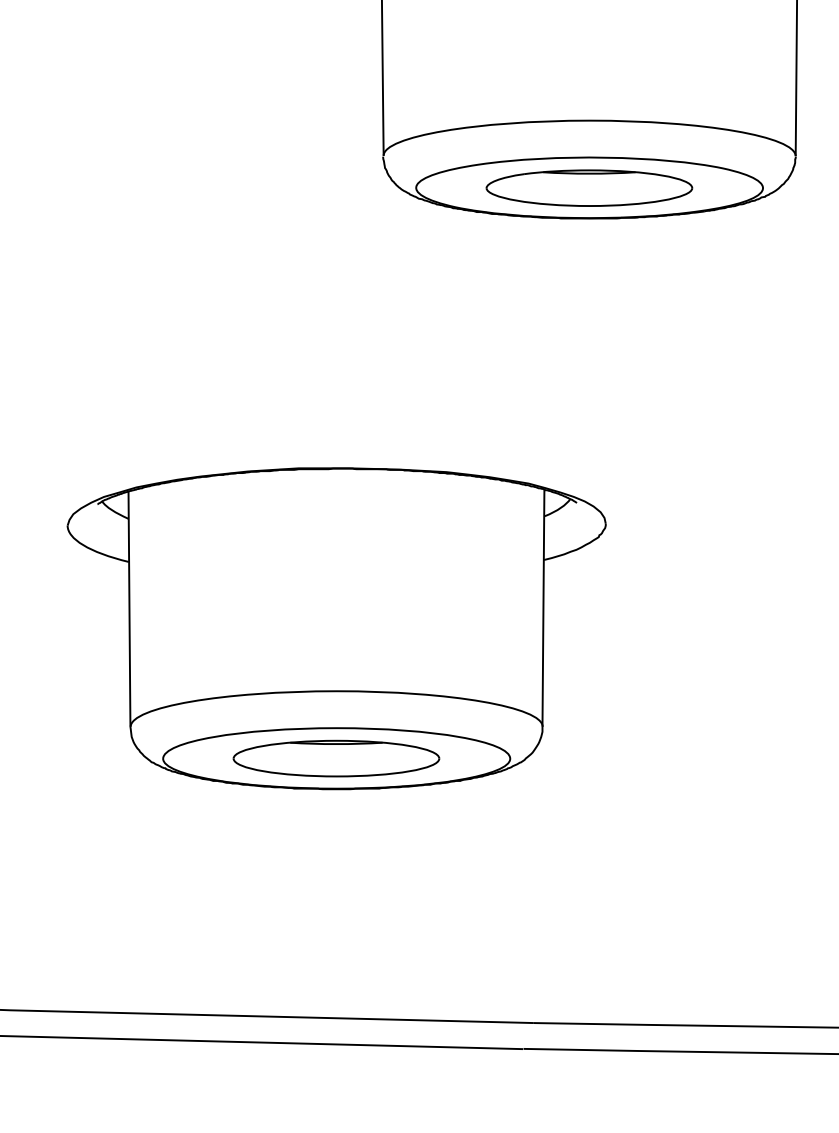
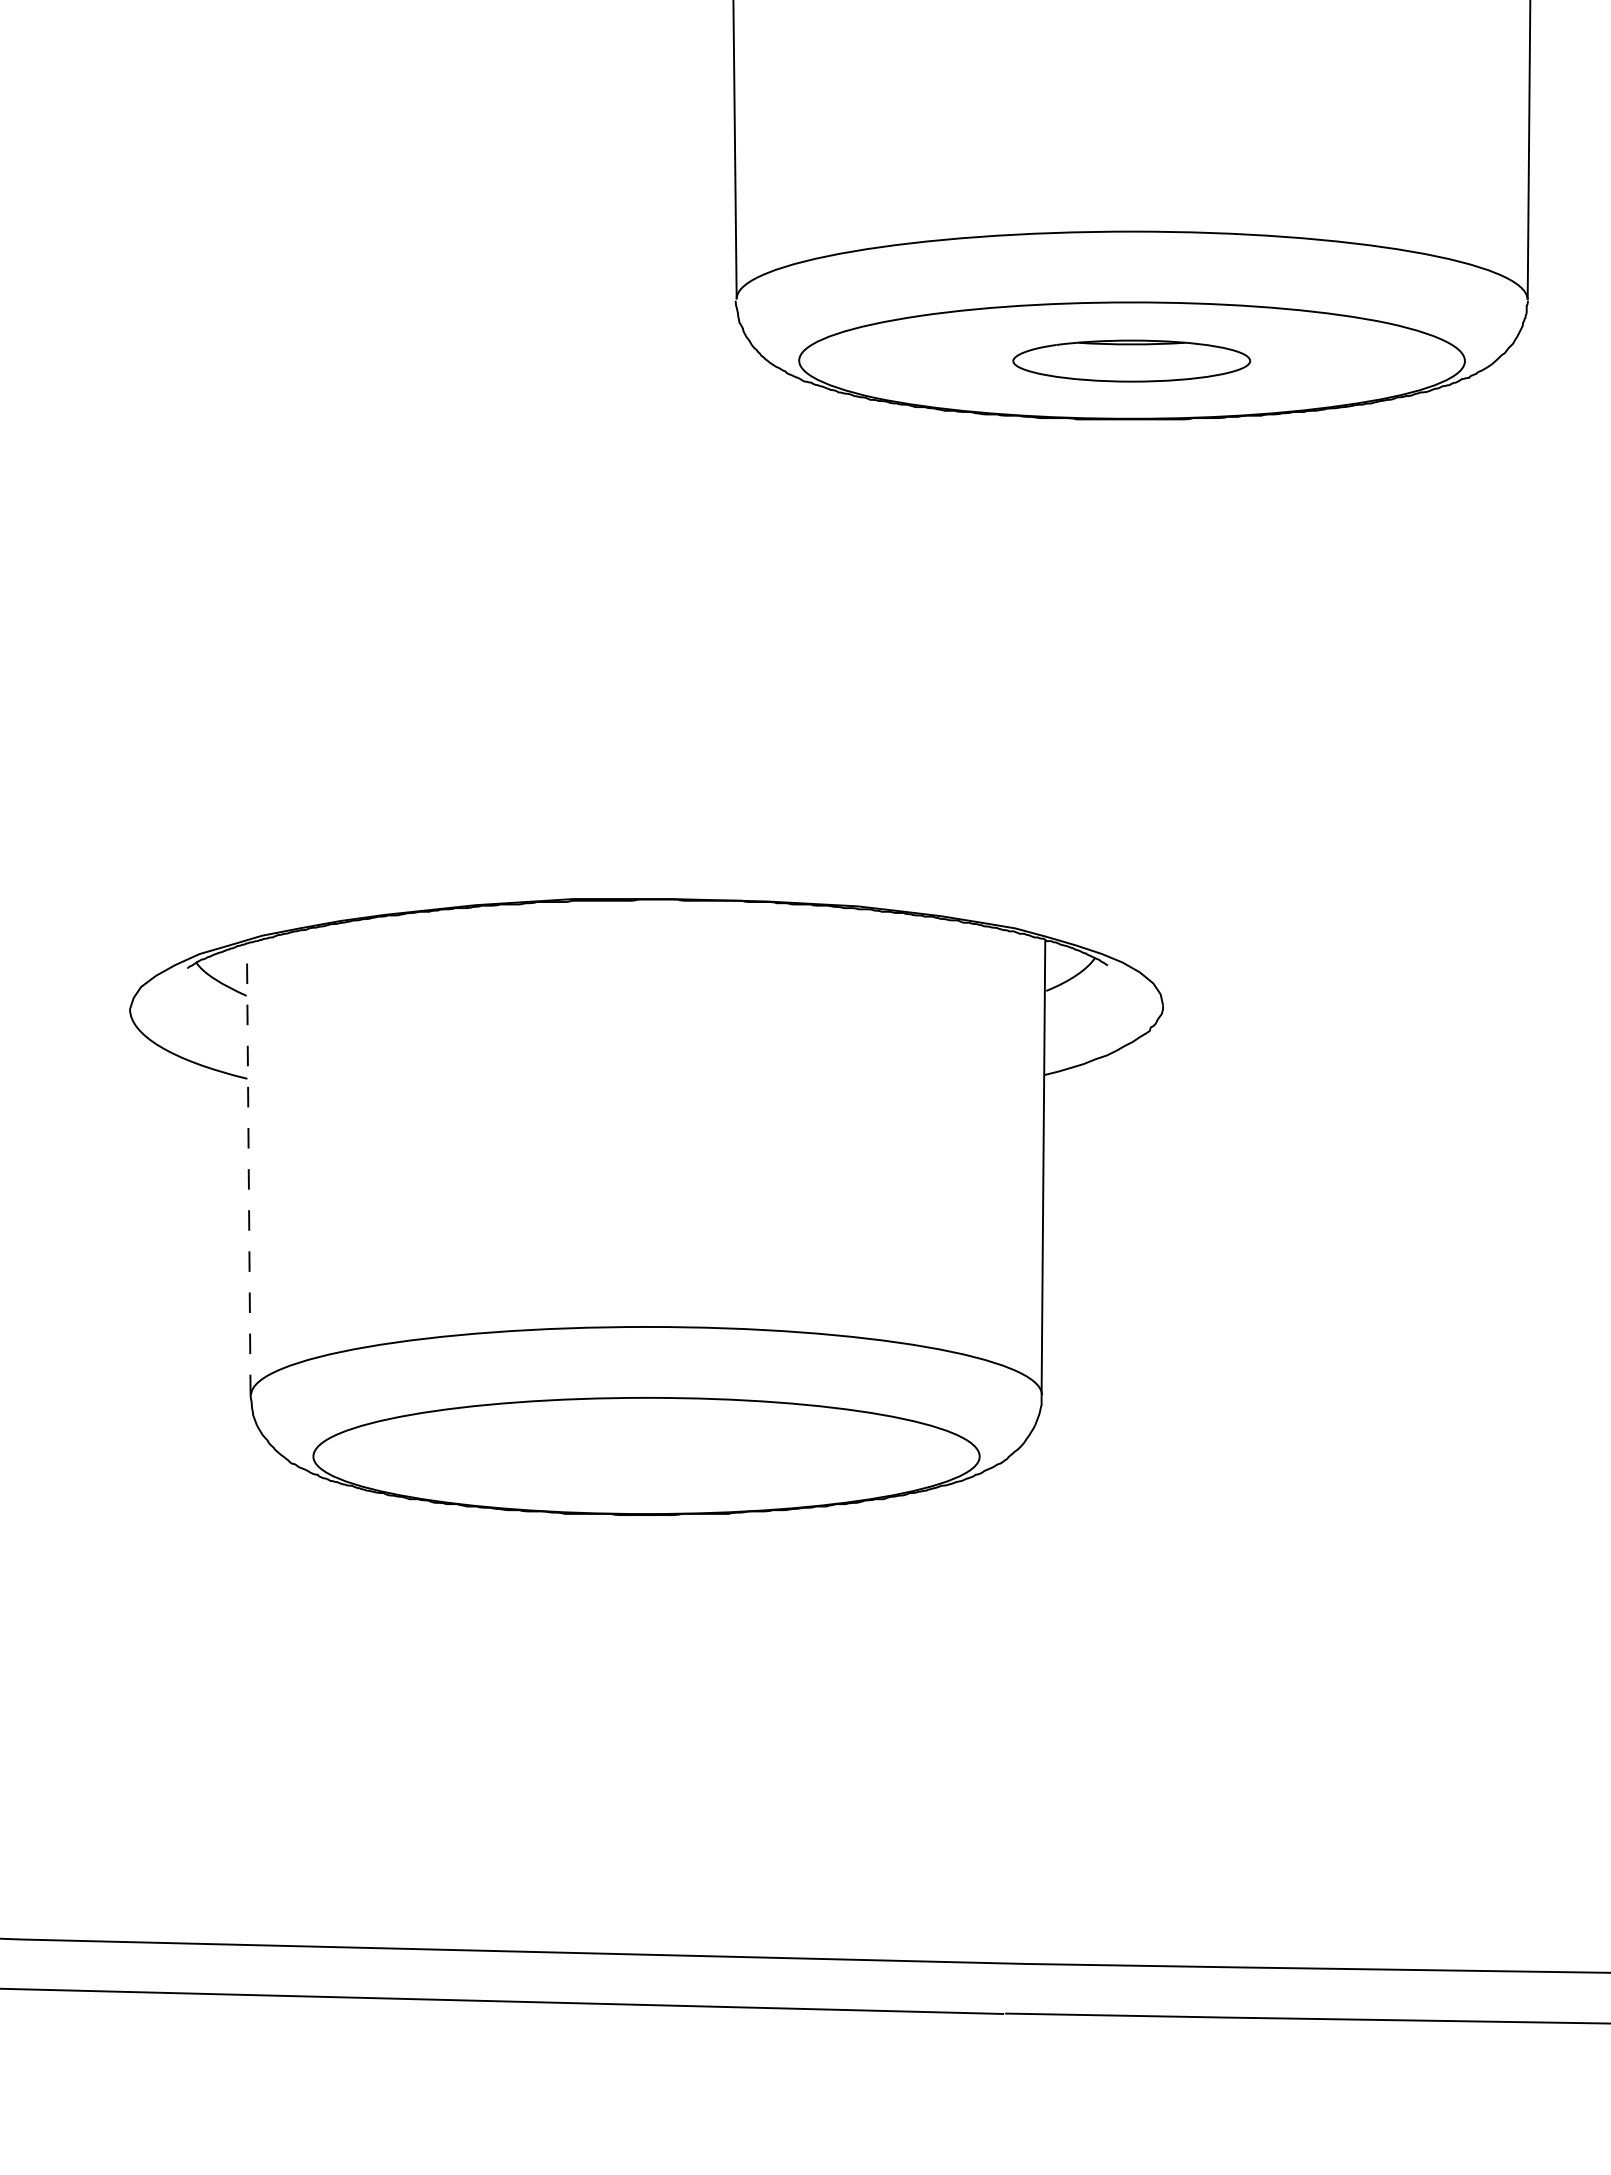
part: (589, 187) -> (1131, 359), size x0.6
line: (129, 609) -> (248, 1170), solid -> dashed
part: (336, 758) -> (646, 1456), removed

